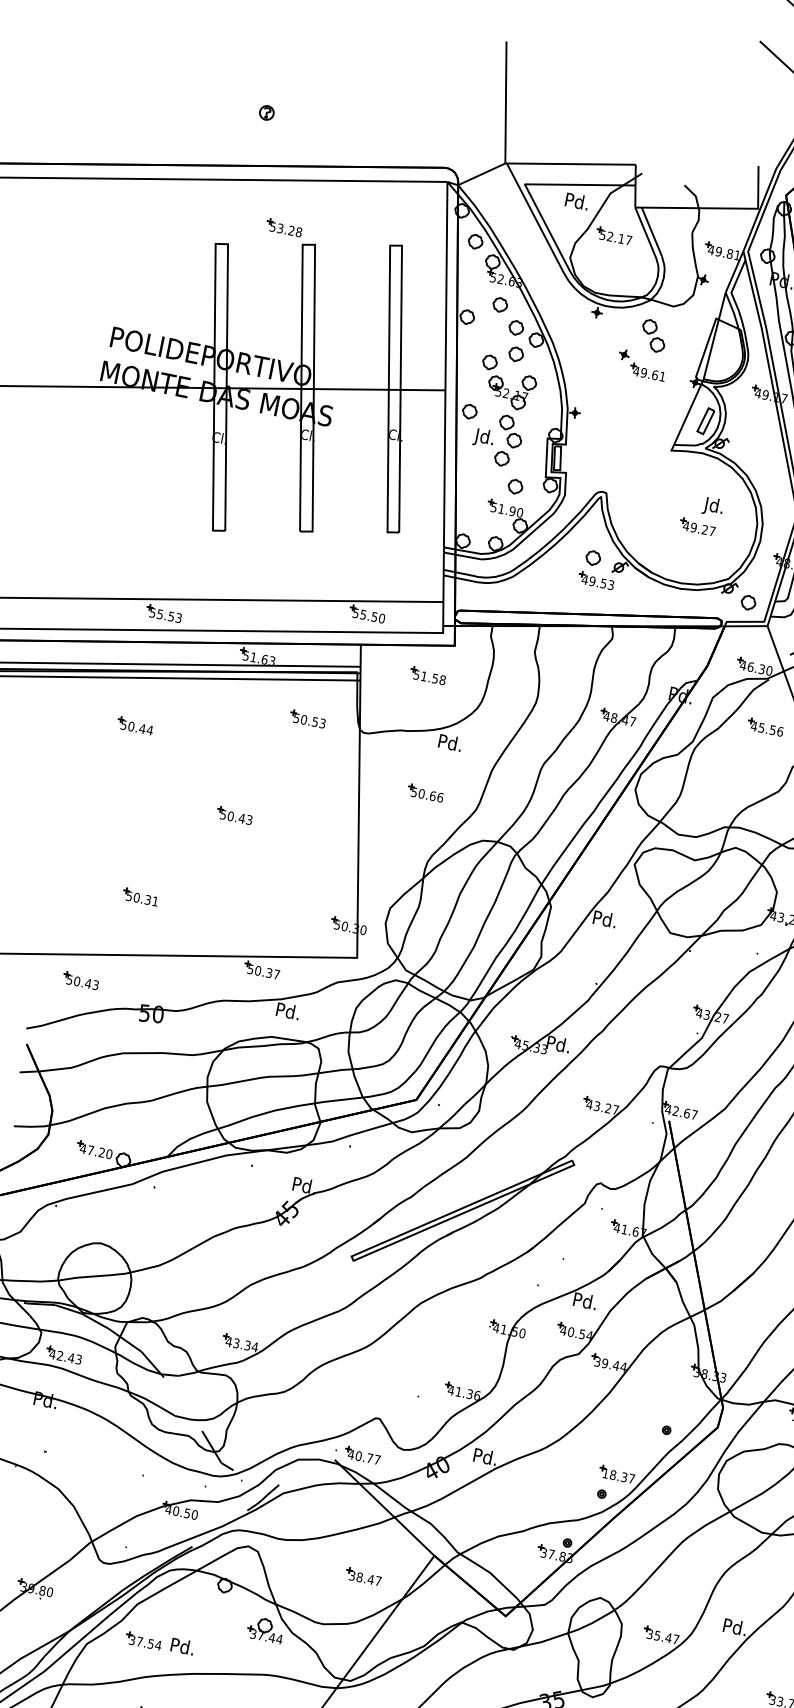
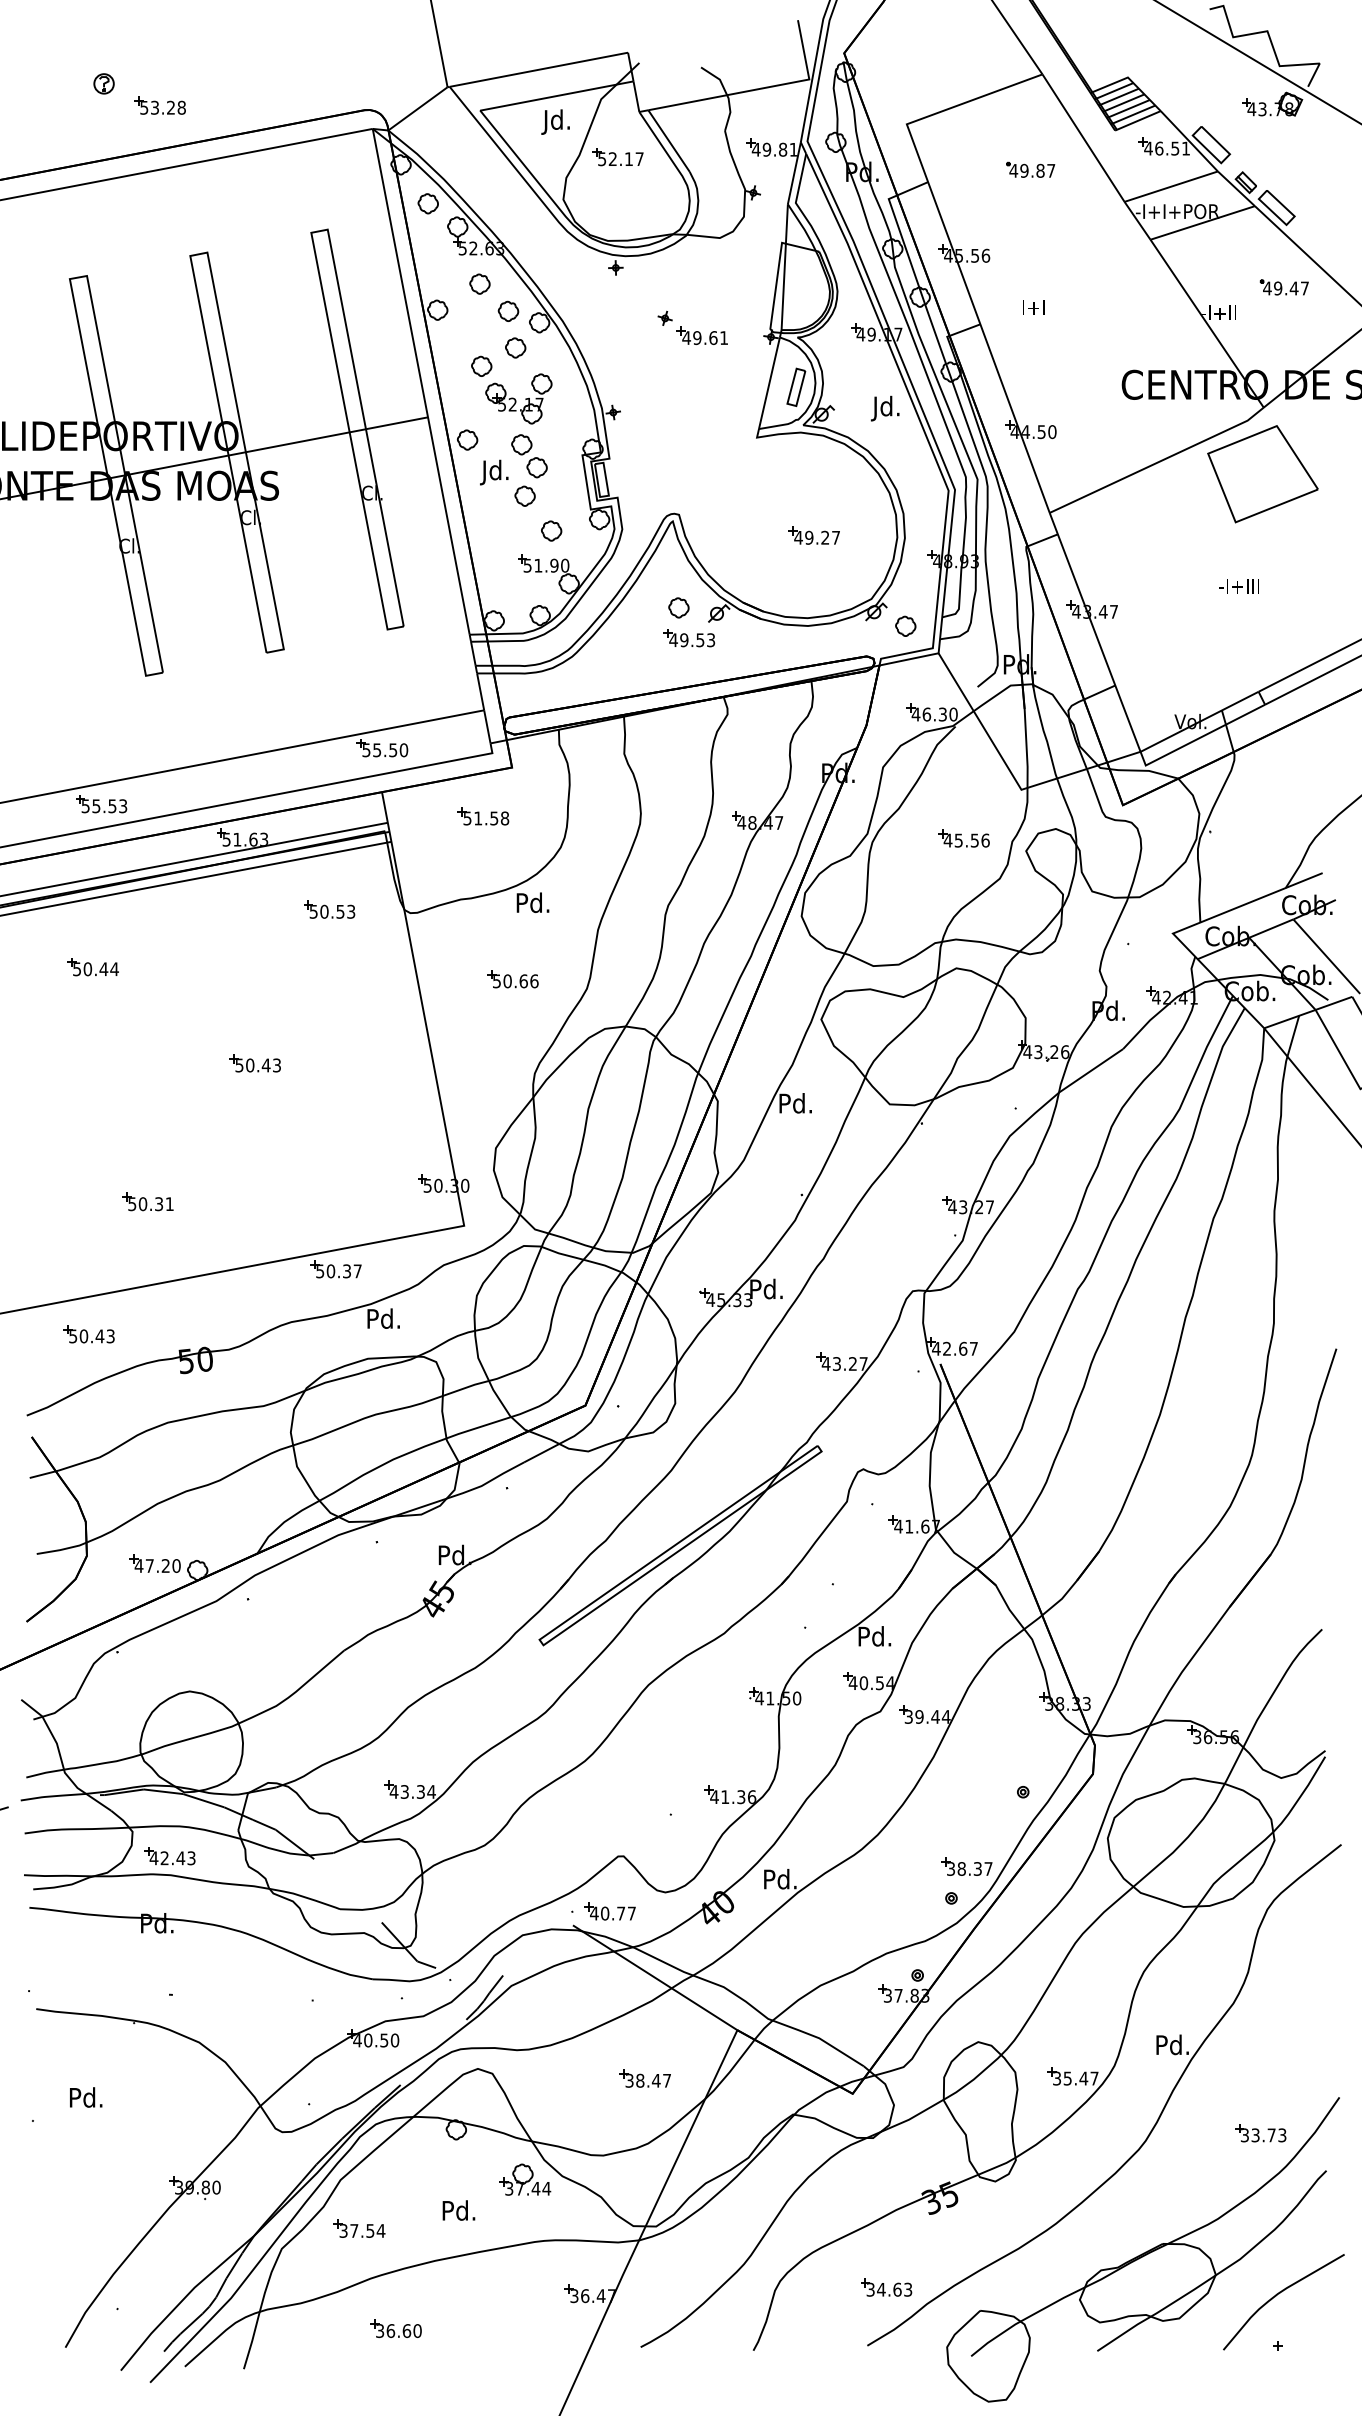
text: (577, 202) -> (557, 121), Pd. -> Jd.
part: (283, 227) -> (159, 105), moved
part: (653, 336) -> (700, 284), removed
text: (712, 506) -> (884, 408), moved
part: (765, 727) -> (963, 838), moved
text: (605, 1473) -> (950, 1868), 18.37 -> 38.37
text: (182, 1646) -> (458, 2210), moved

